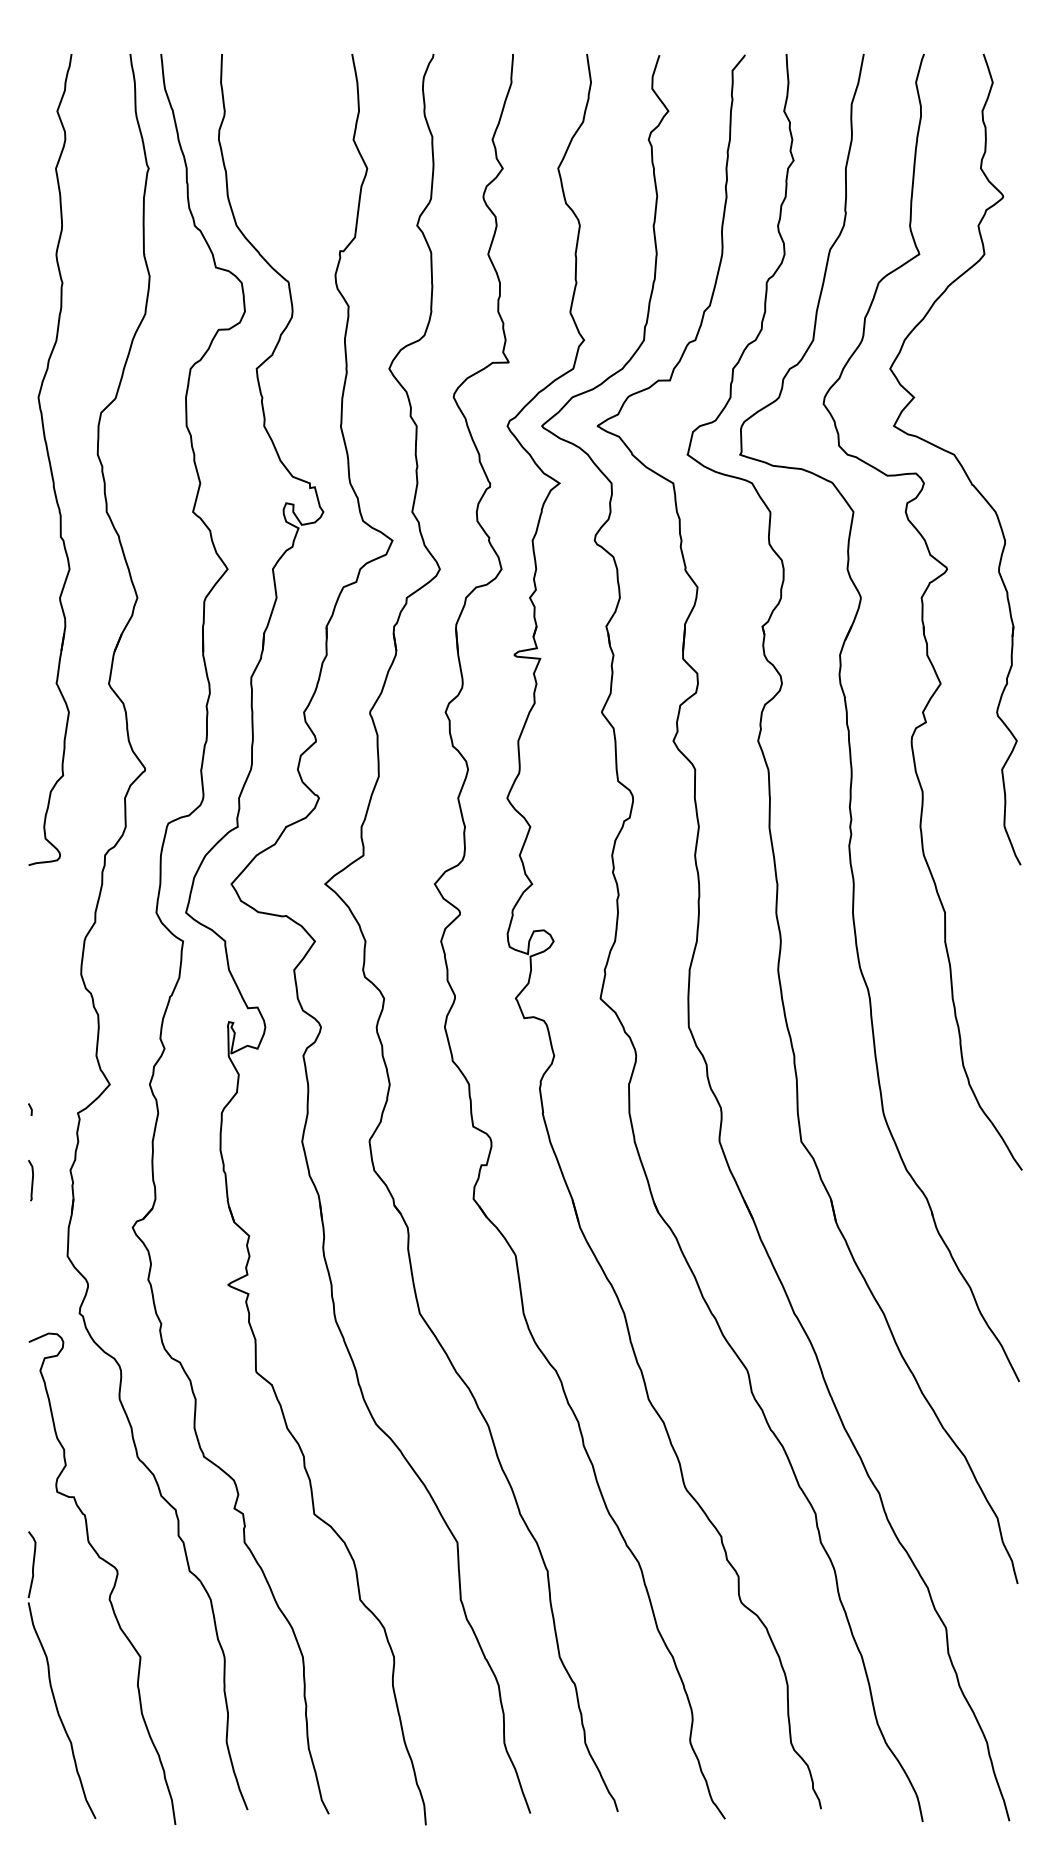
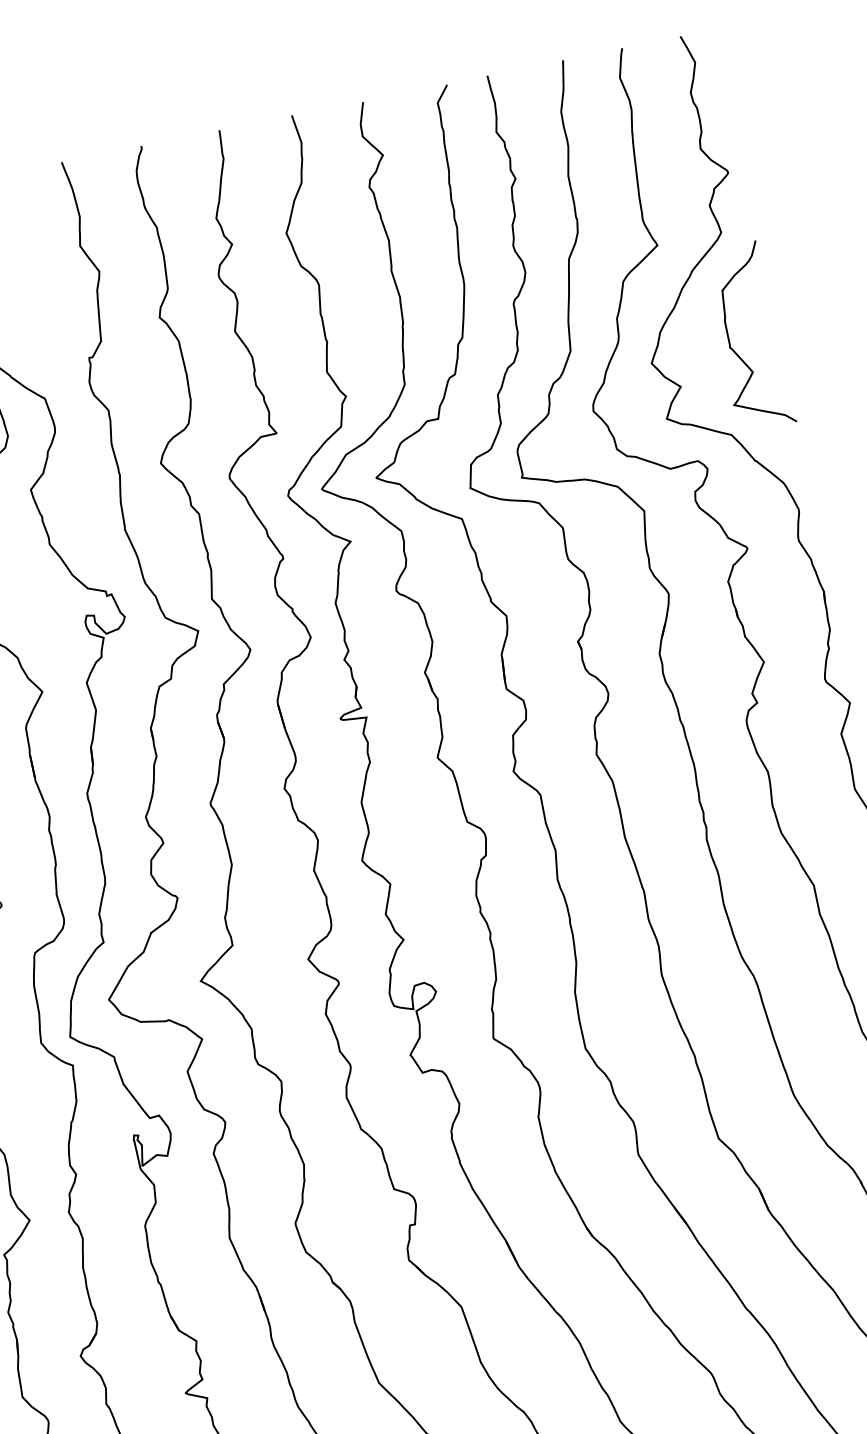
curve: (971, 361) -> (729, 340), added

